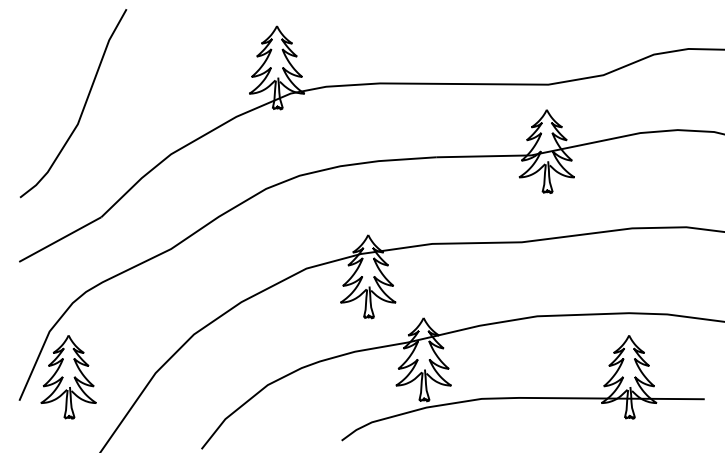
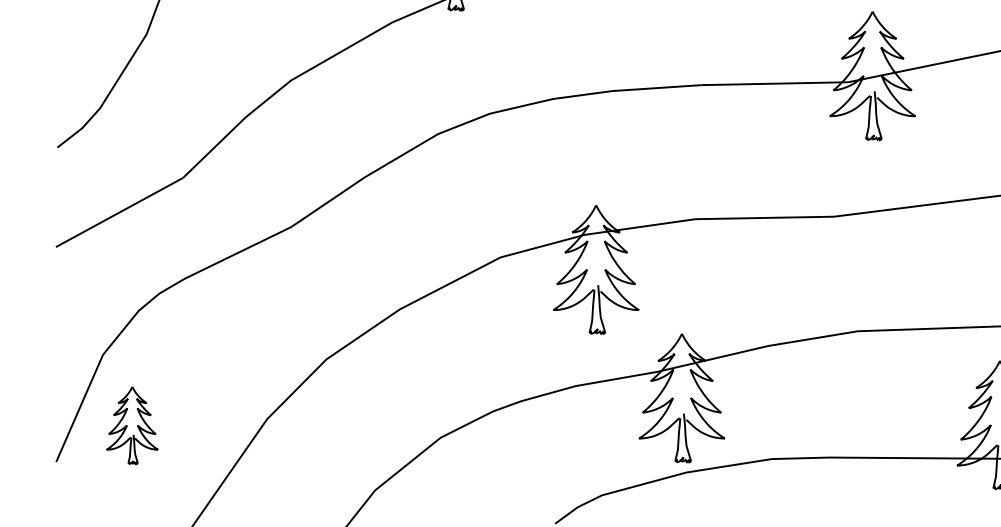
part: (68, 377) -> (132, 425), size x0.6

